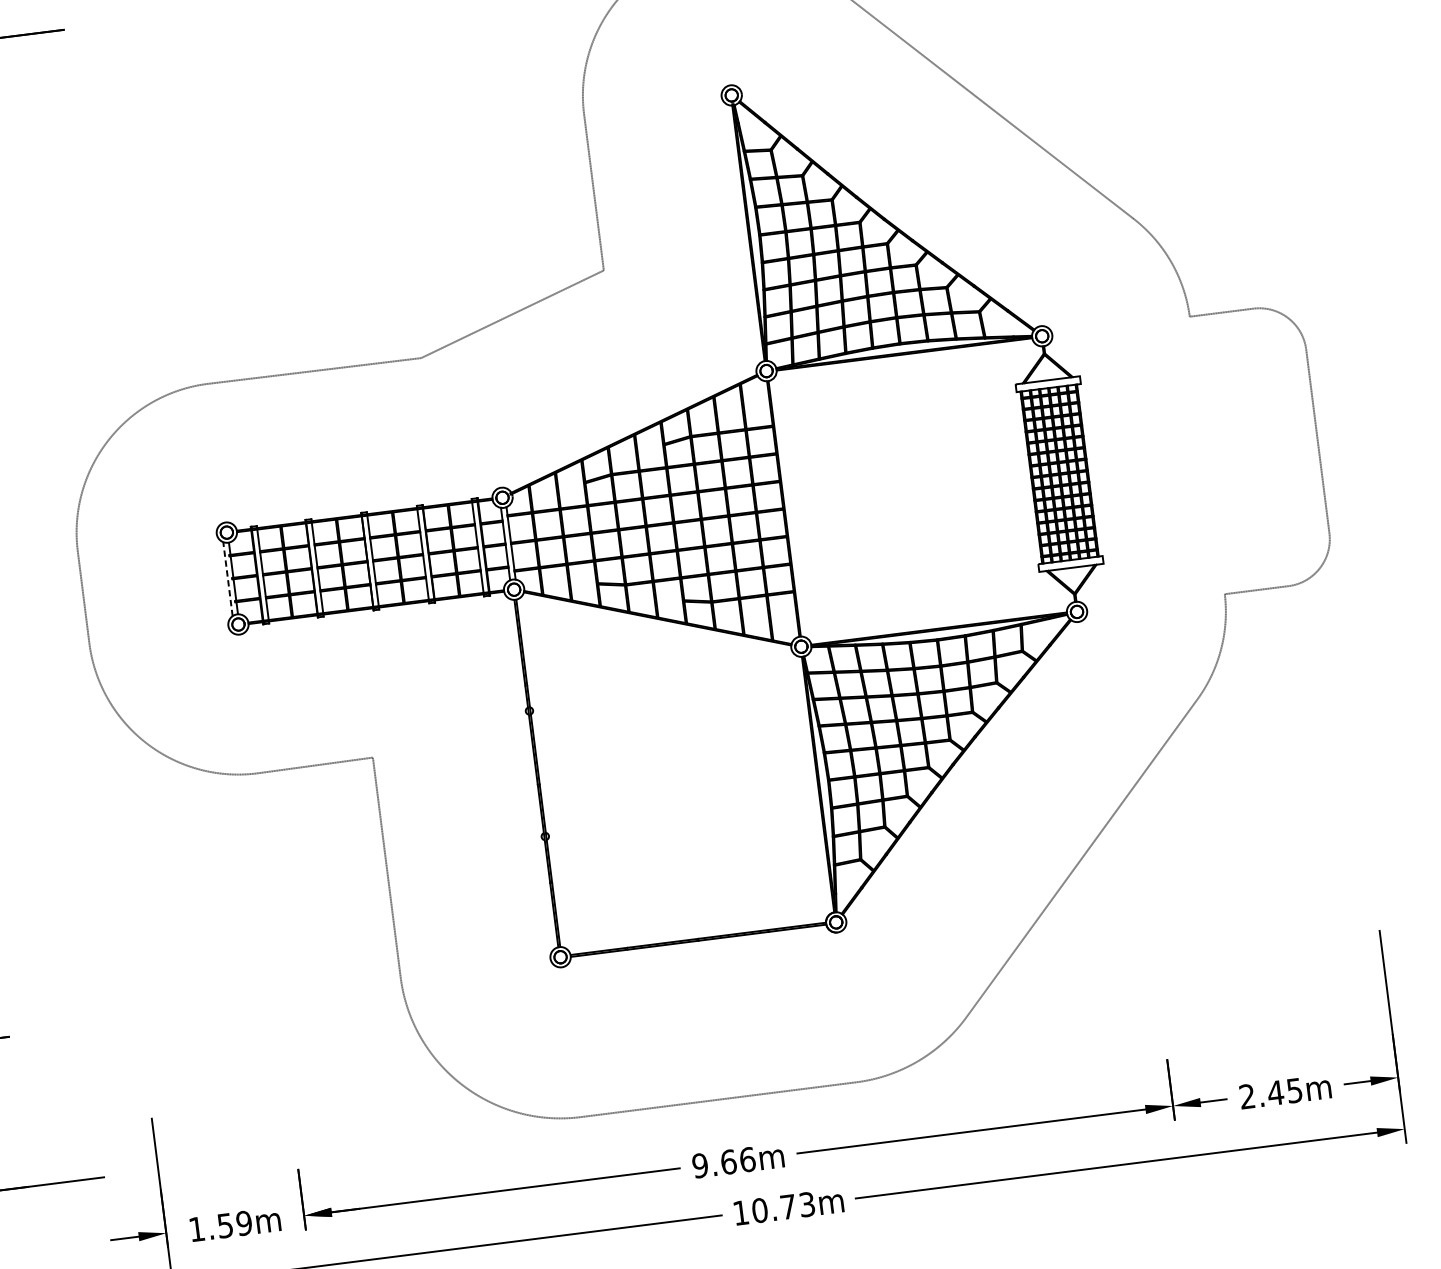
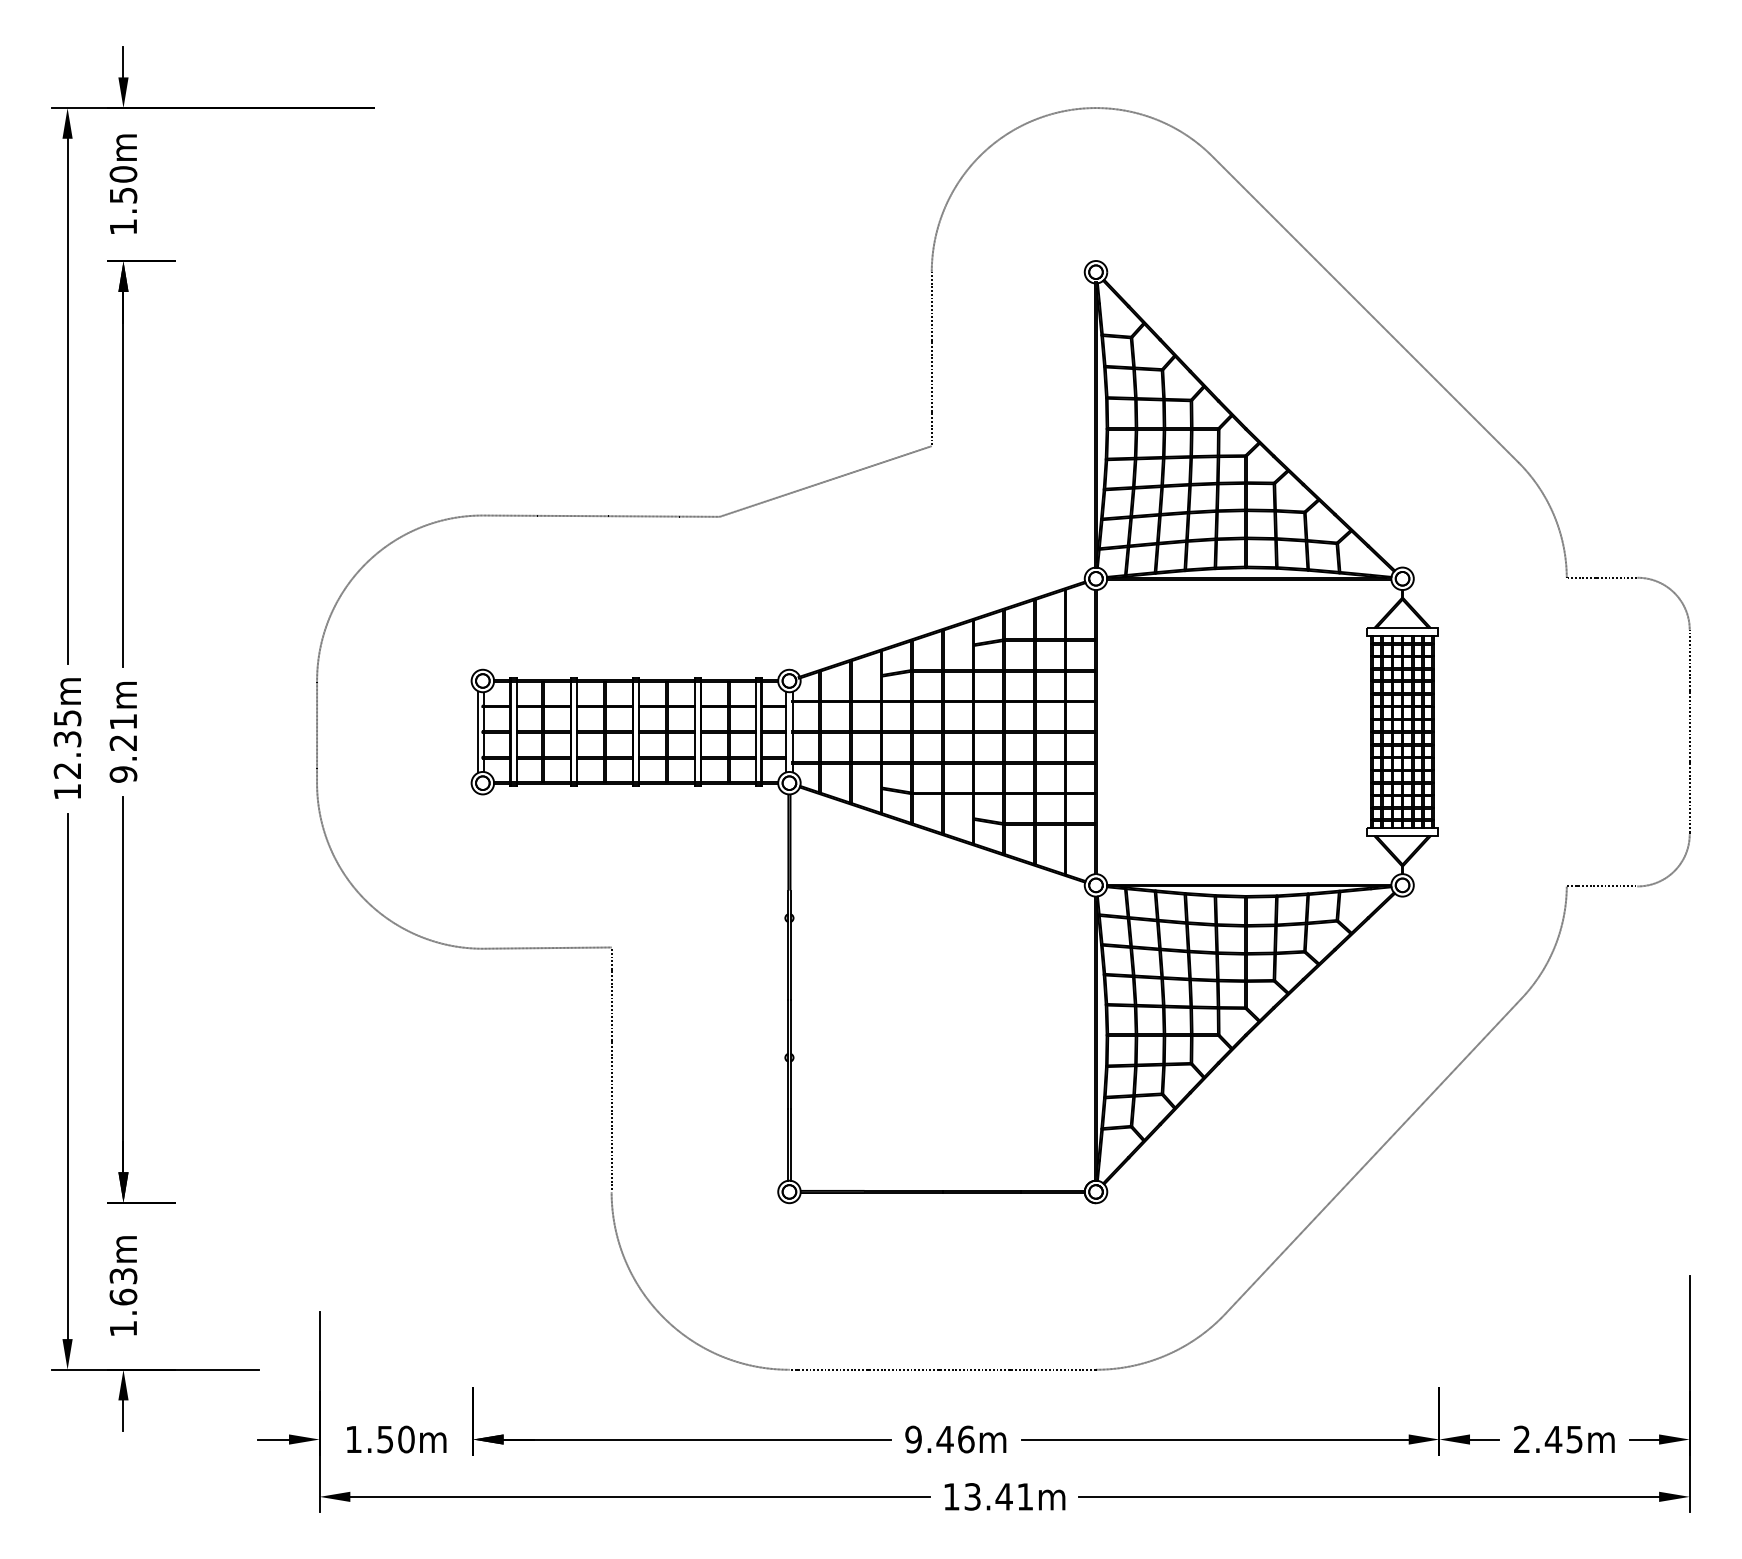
line: (227, 578) -> (477, 731), dashed -> solid
text: (728, 1162) -> (944, 1439), 9.66m -> 9.46m
text: (783, 1207) -> (998, 1496), 10.73m -> 13.41m
text: (244, 1223) -> (406, 1439), 1.59m -> 1.50m

